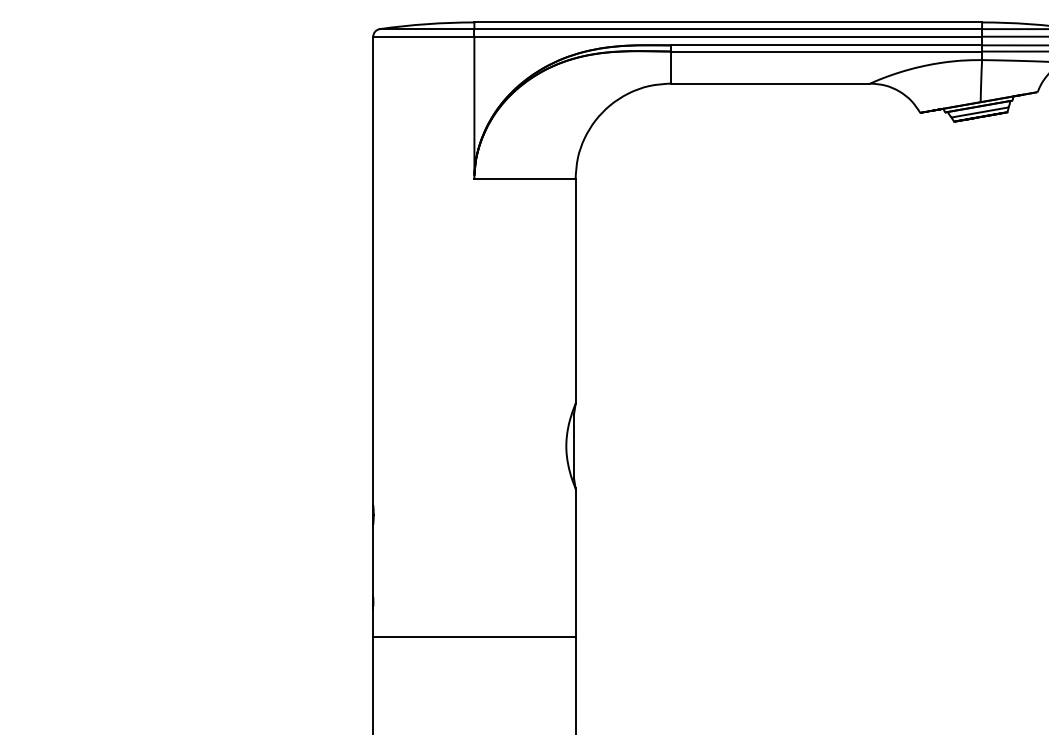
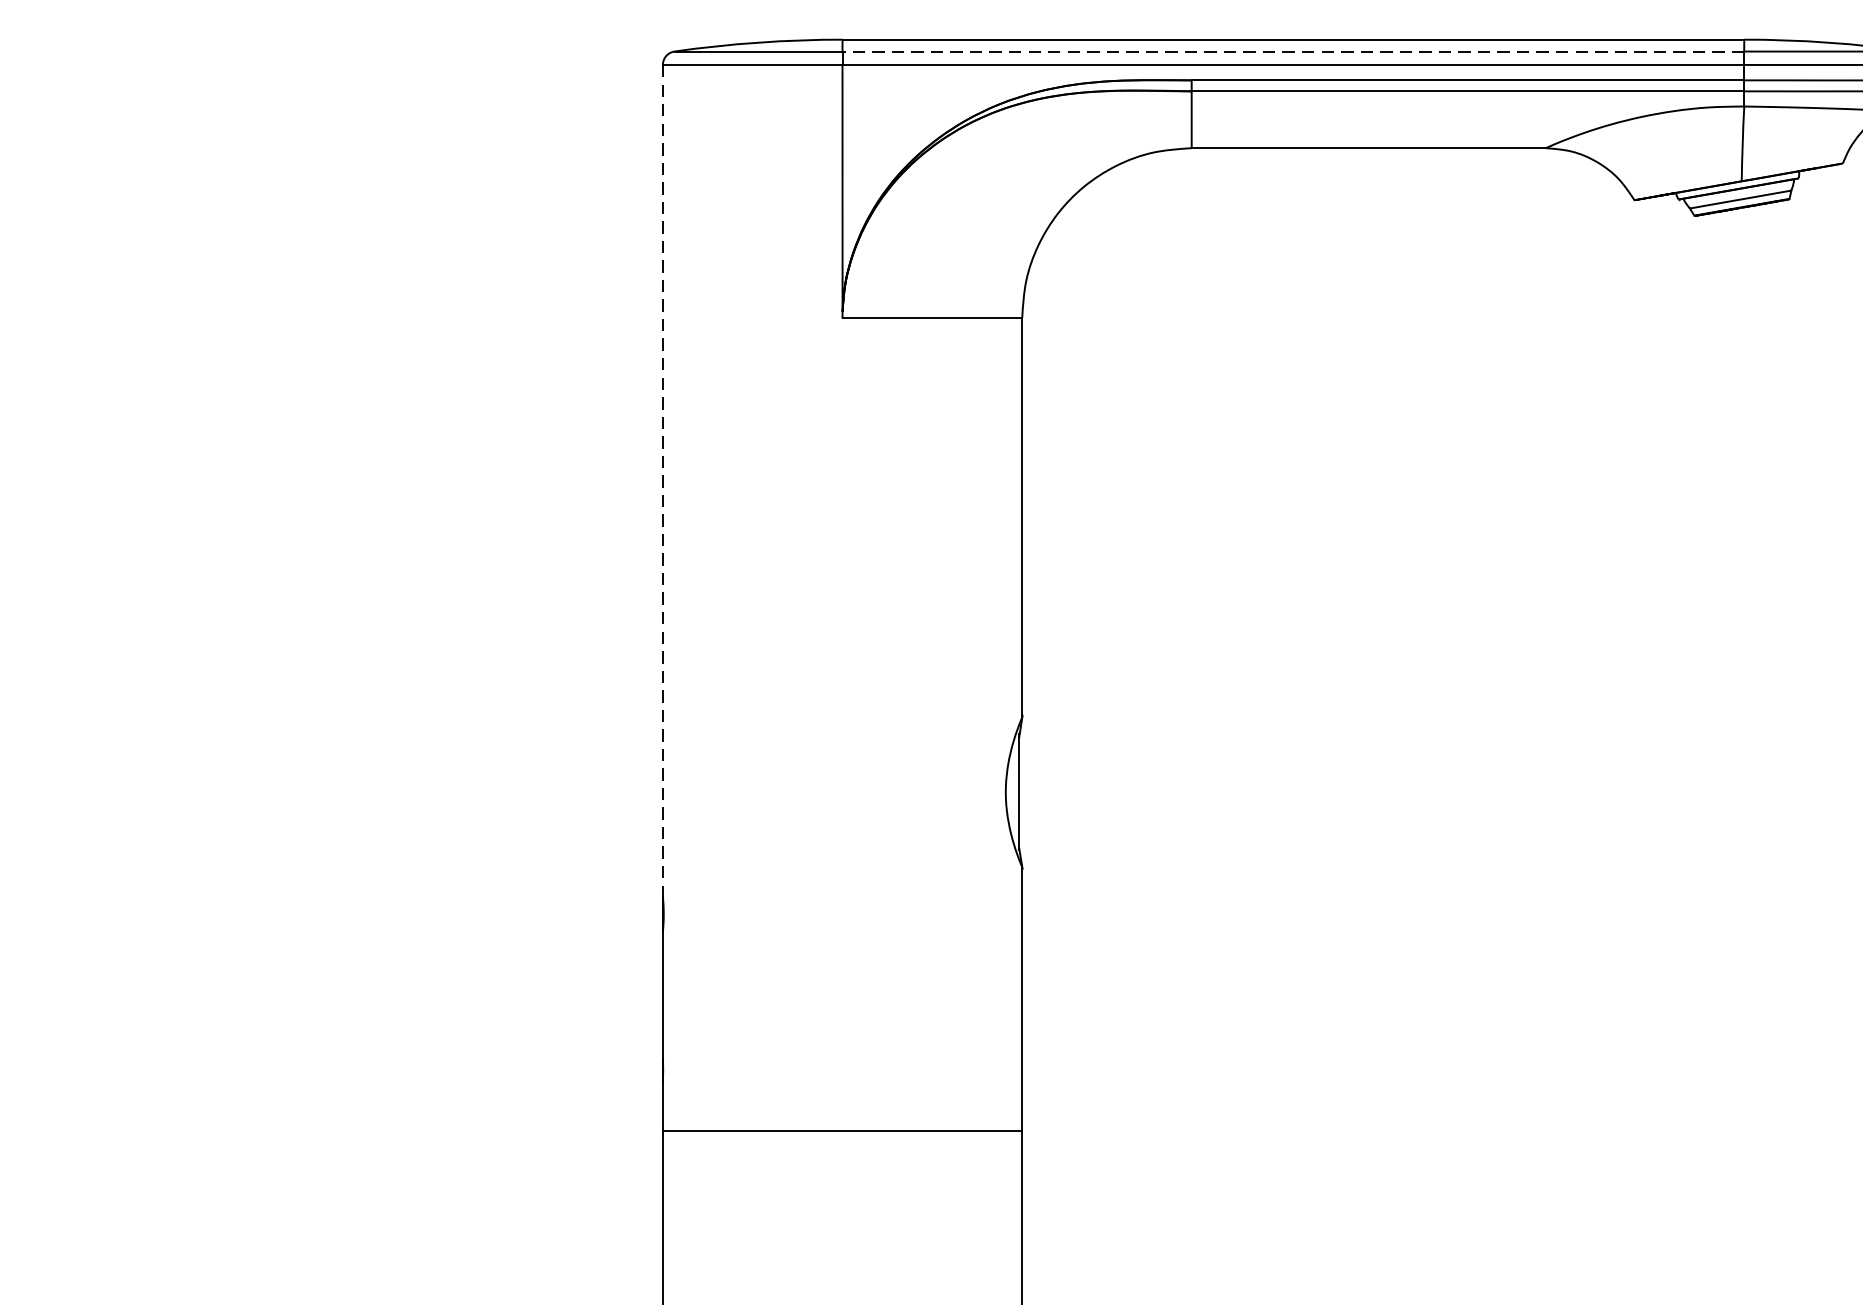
line: (728, 29) -> (1293, 52), solid -> dashed
line: (373, 271) -> (663, 481), solid -> dashed

